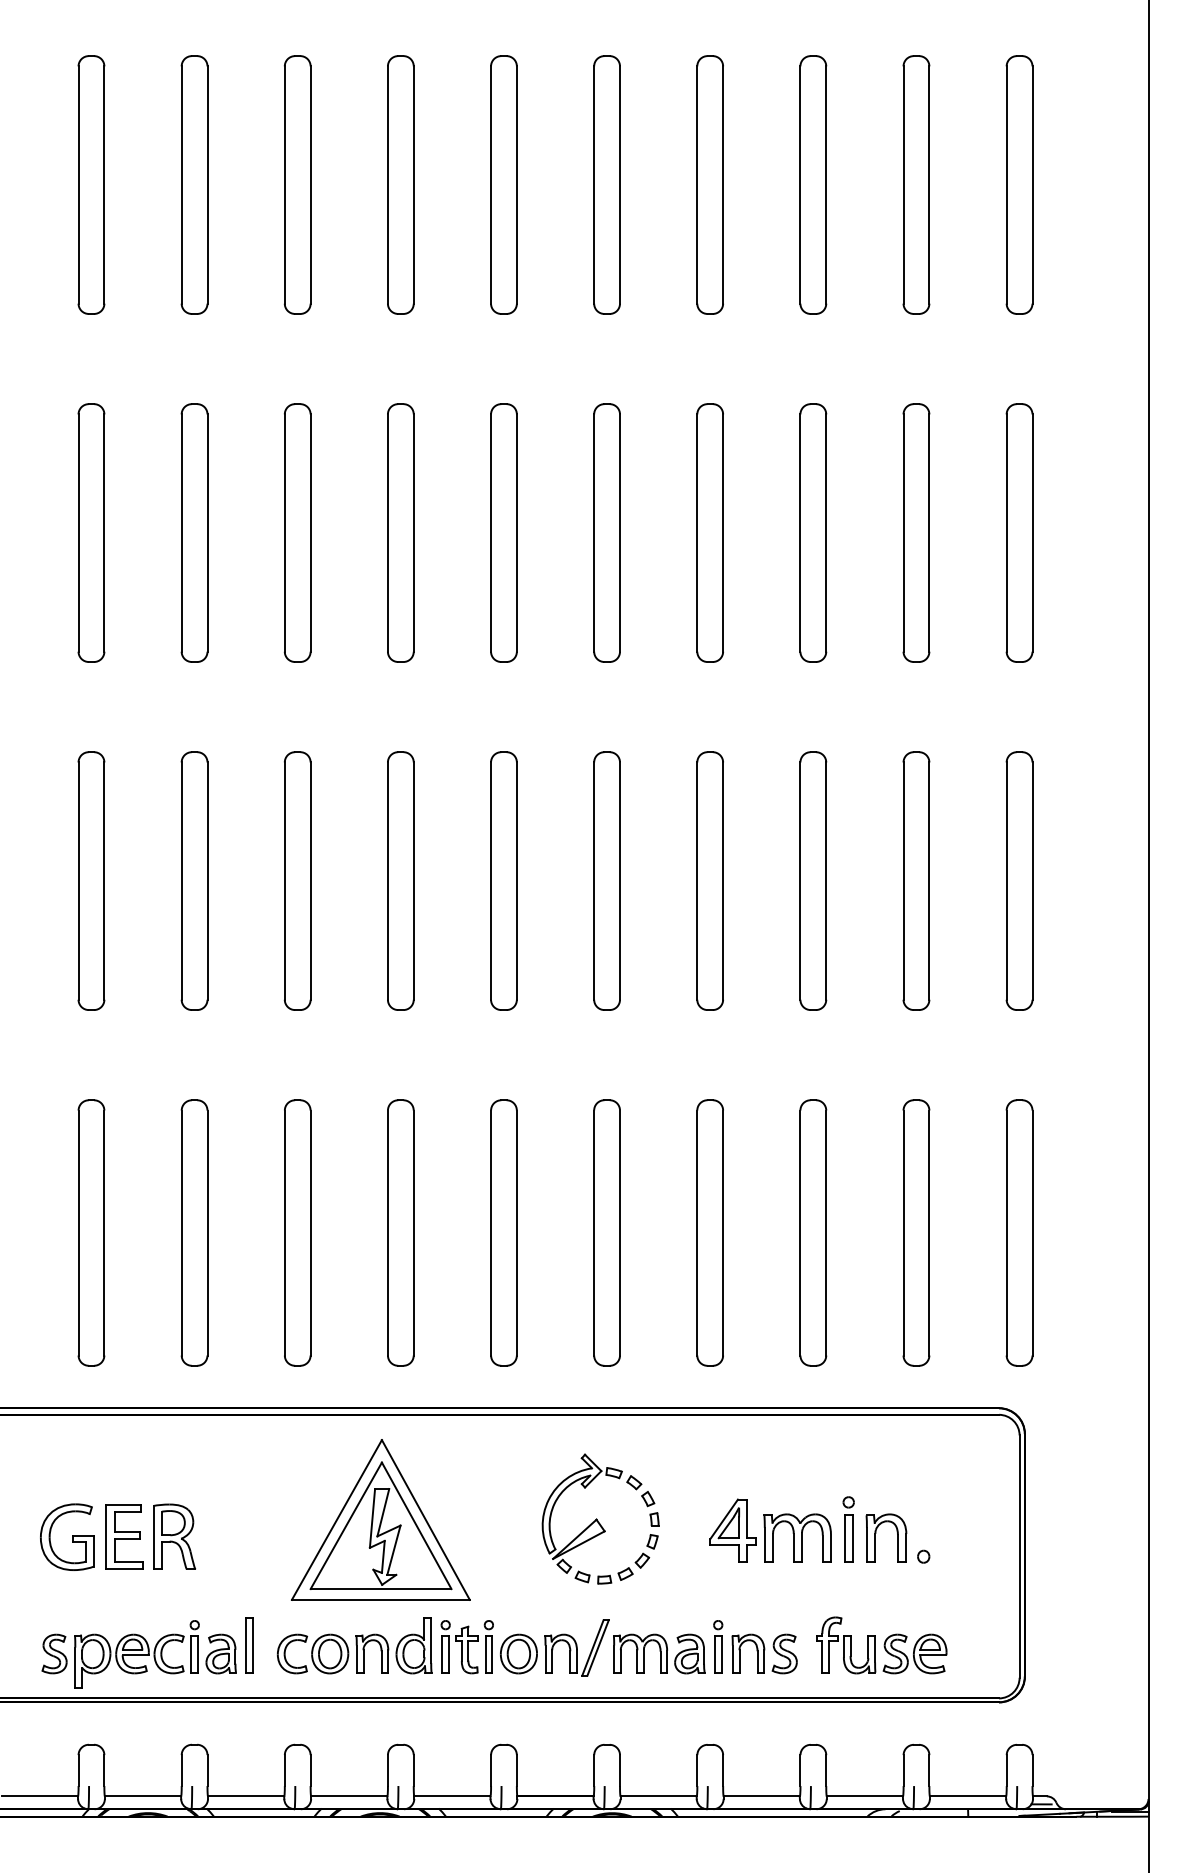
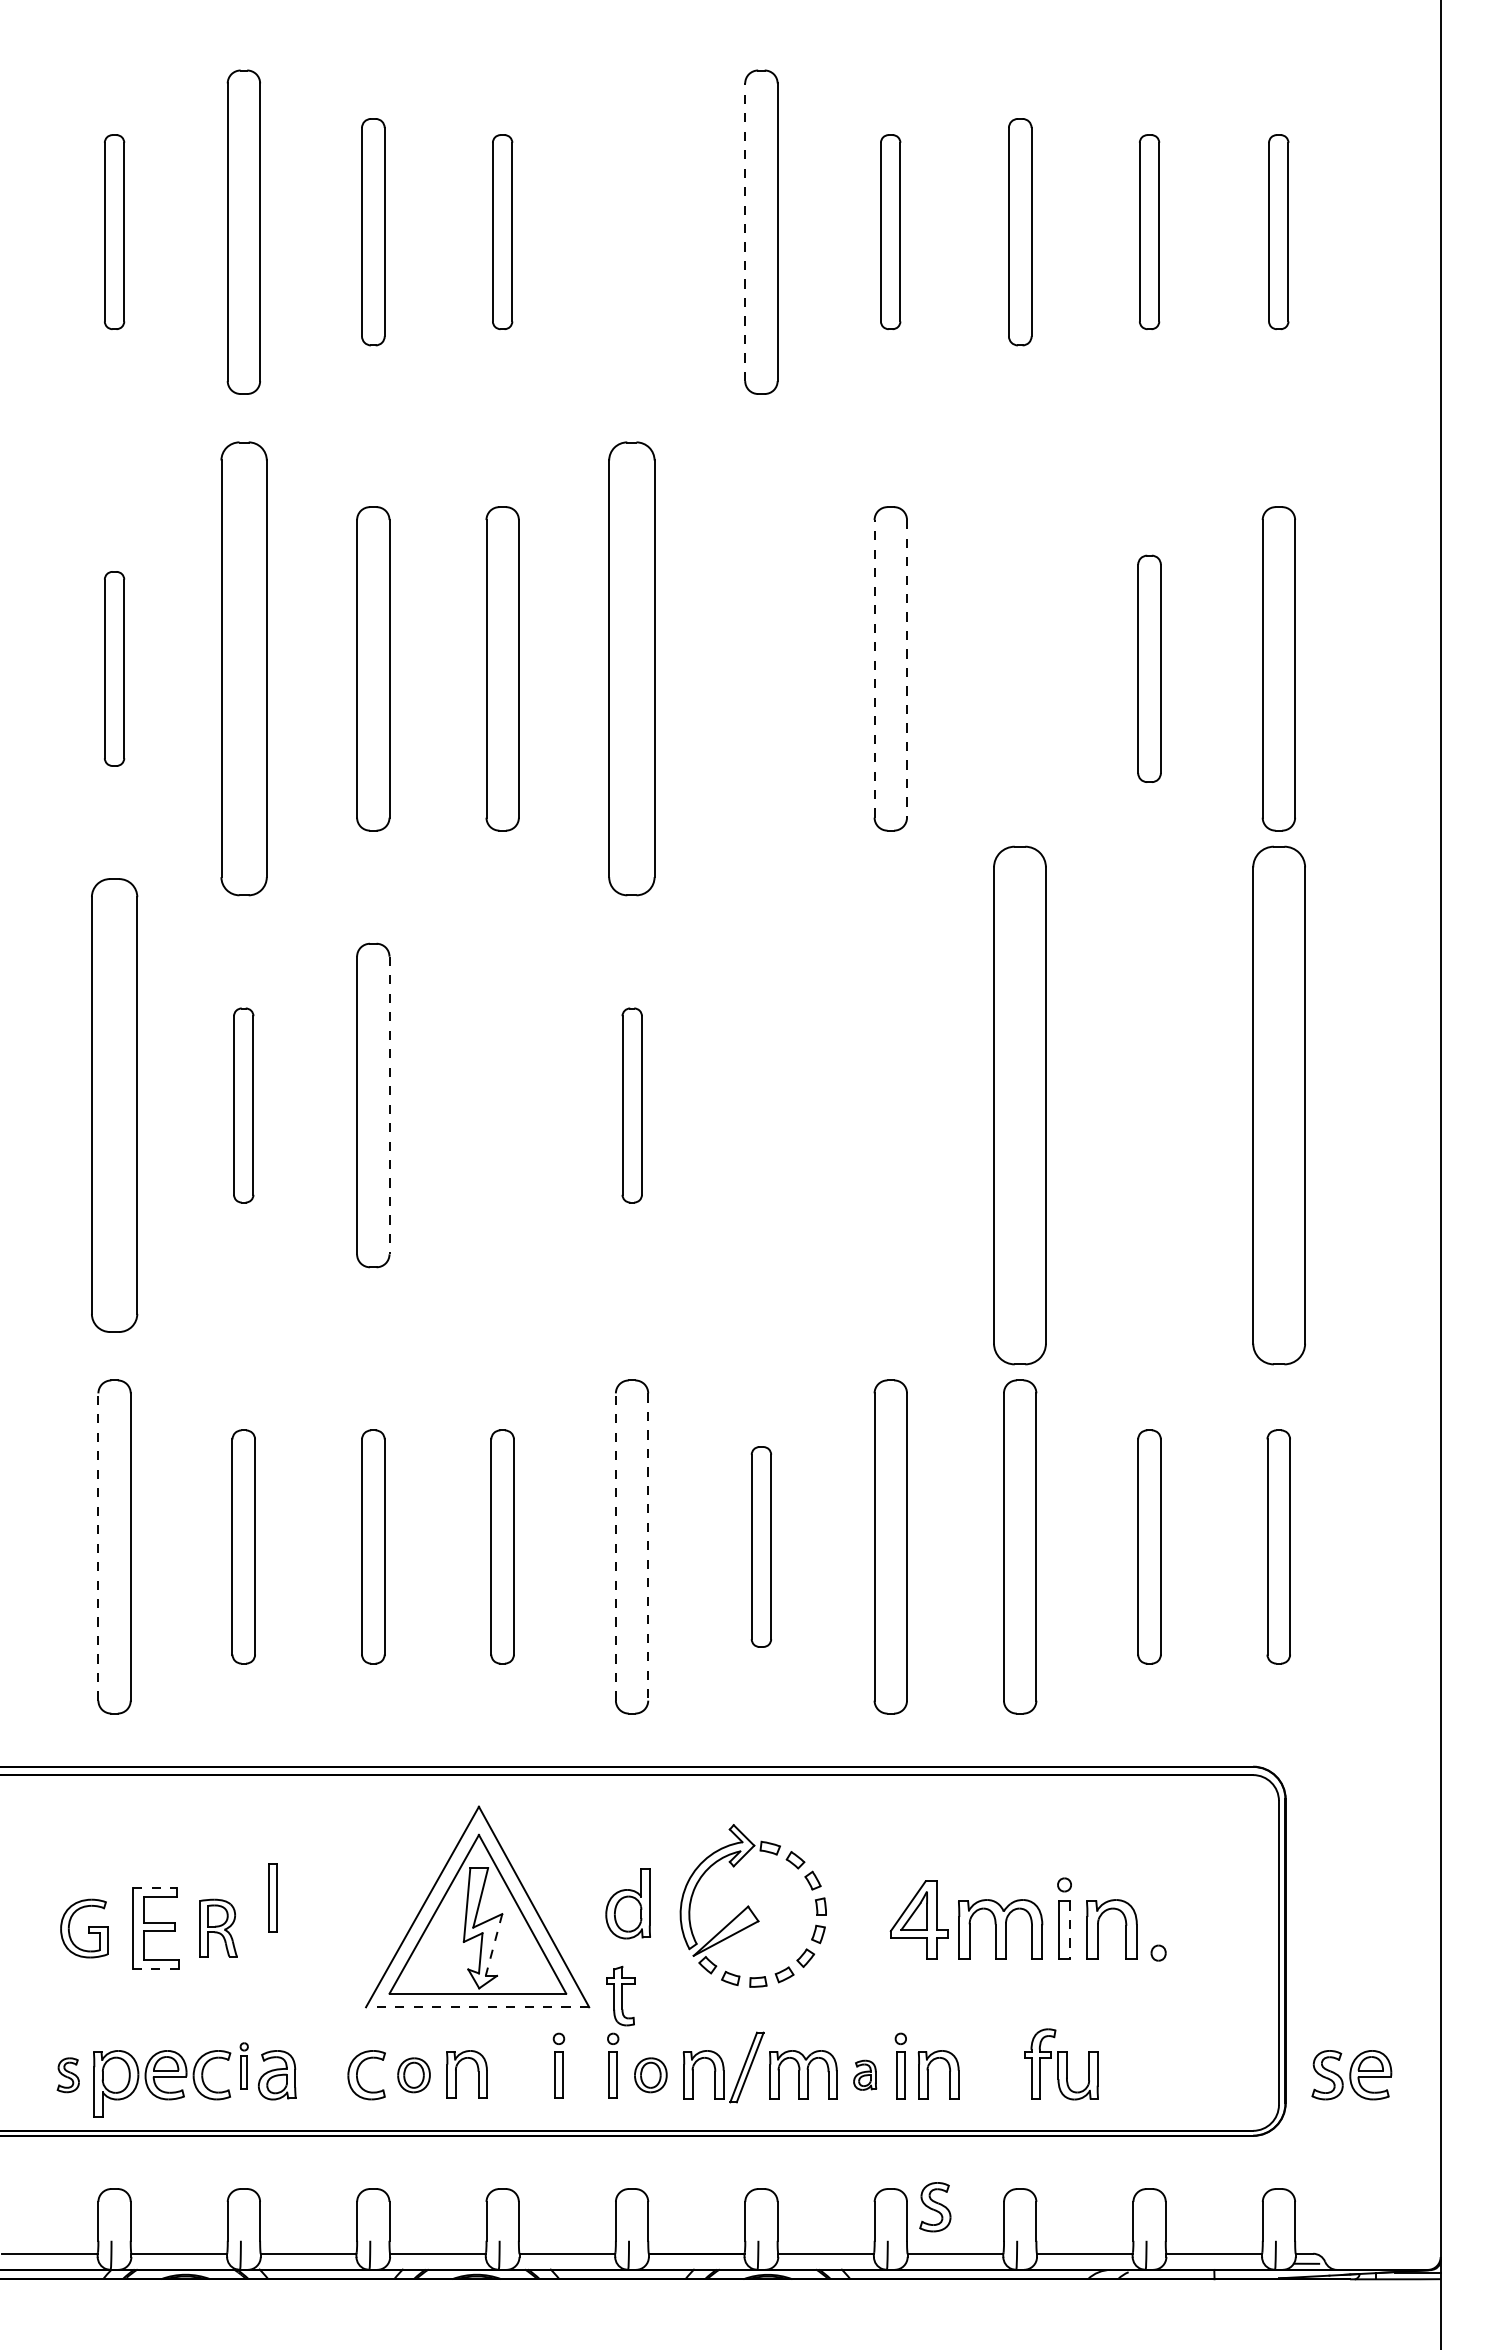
part: (91, 184) -> (114, 231), size x0.6
part: (297, 184) -> (373, 231), size x0.7
part: (400, 184) -> (502, 231), size x0.6
part: (504, 184) -> (632, 231), removed
part: (709, 184) -> (890, 231), size x0.6
part: (813, 184) -> (1020, 231), size x0.7
part: (916, 184) -> (1149, 231), size x0.6
part: (1019, 184) -> (1278, 231), size x0.6
line: (594, 185) -> (745, 232), solid -> dashed
part: (91, 532) -> (114, 668), size x0.6
part: (194, 532) -> (243, 668), size x1.4
part: (504, 532) -> (632, 668), size x1.4
part: (607, 532) -> (761, 668), removed
line: (697, 532) -> (874, 668), solid -> dashed
line: (723, 532) -> (907, 668), solid -> dashed
part: (813, 532) -> (1020, 668), removed
part: (916, 532) -> (1149, 668), size x0.7
part: (91, 881) -> (114, 1105), size x1.4
part: (194, 881) -> (243, 1105), size x0.6
line: (310, 881) -> (389, 1105), solid -> dashed
part: (400, 881) -> (502, 1105), removed
part: (504, 881) -> (632, 1105), size x0.6
part: (607, 881) -> (761, 1105), removed
part: (709, 881) -> (890, 1105), removed
part: (813, 881) -> (1020, 1105), size x1.6
part: (916, 881) -> (1149, 1105), removed
part: (1019, 881) -> (1278, 1105), size x1.6
part: (194, 1232) -> (243, 1546), size x0.7
part: (297, 1232) -> (373, 1546), size x0.7
part: (400, 1232) -> (502, 1546), size x0.7
part: (607, 1232) -> (761, 1546), size x0.6
part: (916, 1232) -> (1149, 1546), size x0.7
part: (1019, 1232) -> (1278, 1546), size x0.7
line: (78, 1233) -> (98, 1547), solid -> dashed
line: (490, 1233) -> (615, 1547), solid -> dashed
line: (517, 1233) -> (648, 1547), solid -> dashed
line: (124, 1505) -> (155, 1888), solid -> dashed
part: (174, 1536) -> (218, 1927), size x0.7
part: (67, 1537) -> (84, 1928), size x0.7
line: (852, 1538) -> (1069, 1930), solid -> dashed
line: (393, 1550) -> (493, 1945), solid -> dashed
line: (124, 1569) -> (156, 1969), solid -> dashed
line: (380, 1600) -> (477, 2007), solid -> dashed
part: (249, 1644) -> (272, 1897), moved
part: (413, 1645) -> (627, 1903), moved
part: (195, 1646) -> (244, 2065), size x0.7
part: (466, 1649) -> (620, 1995), moved
part: (54, 1654) -> (68, 2075), size x0.7
part: (329, 1654) -> (413, 2075), size x0.7
part: (518, 1654) -> (650, 2075), size x0.7
part: (689, 1654) -> (864, 2075), size x0.6
part: (784, 1654) -> (935, 2207), moved
part: (914, 1654) -> (1351, 2075), moved

